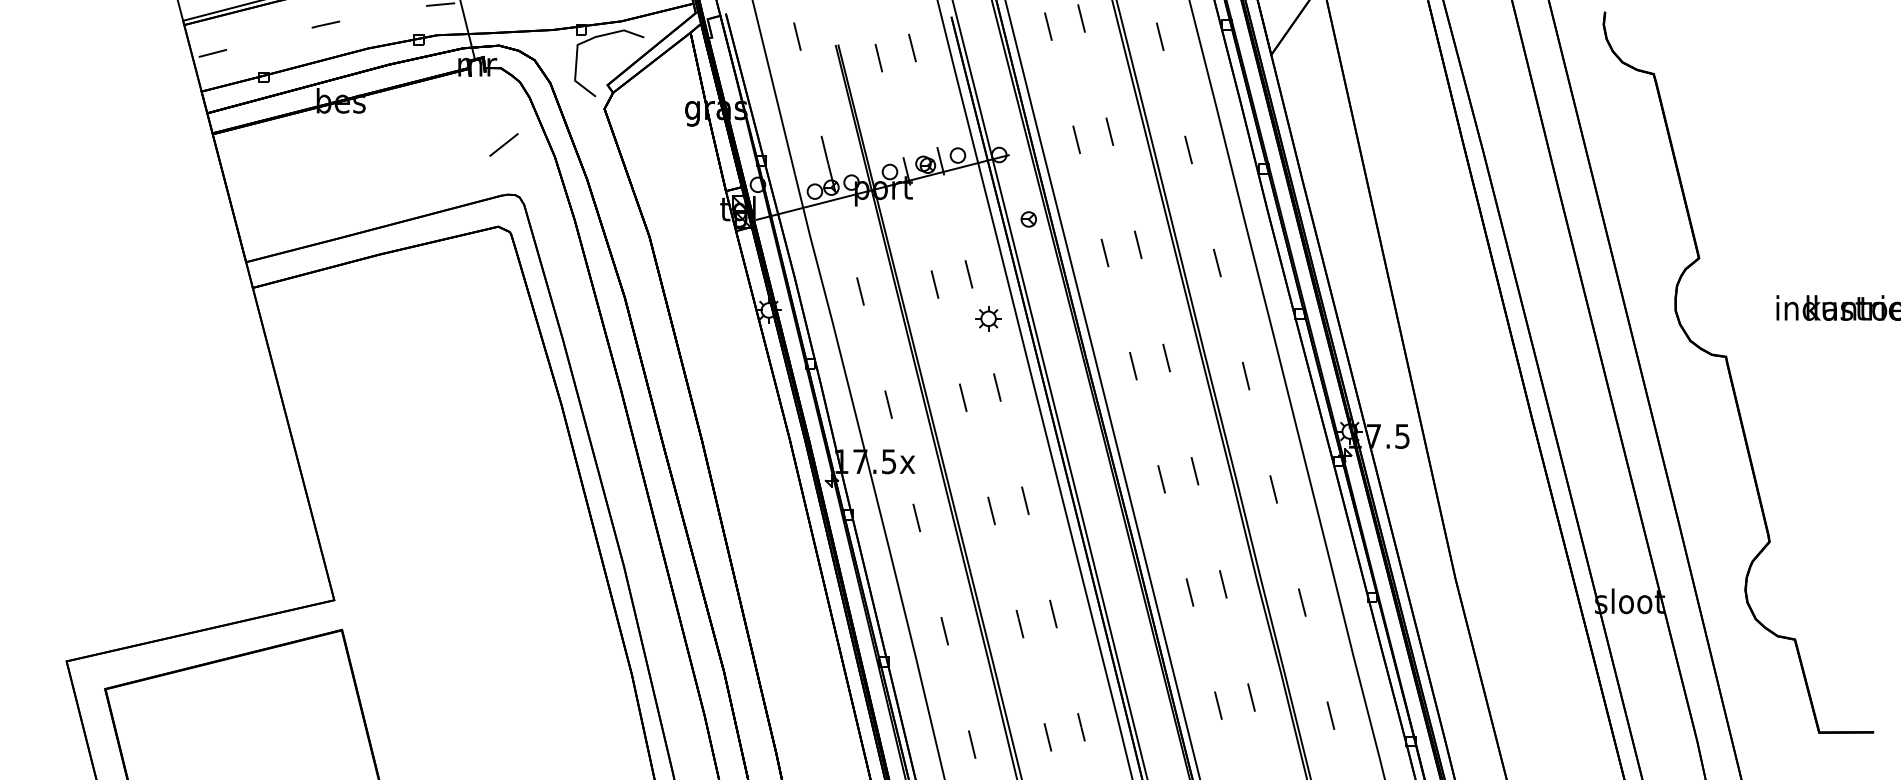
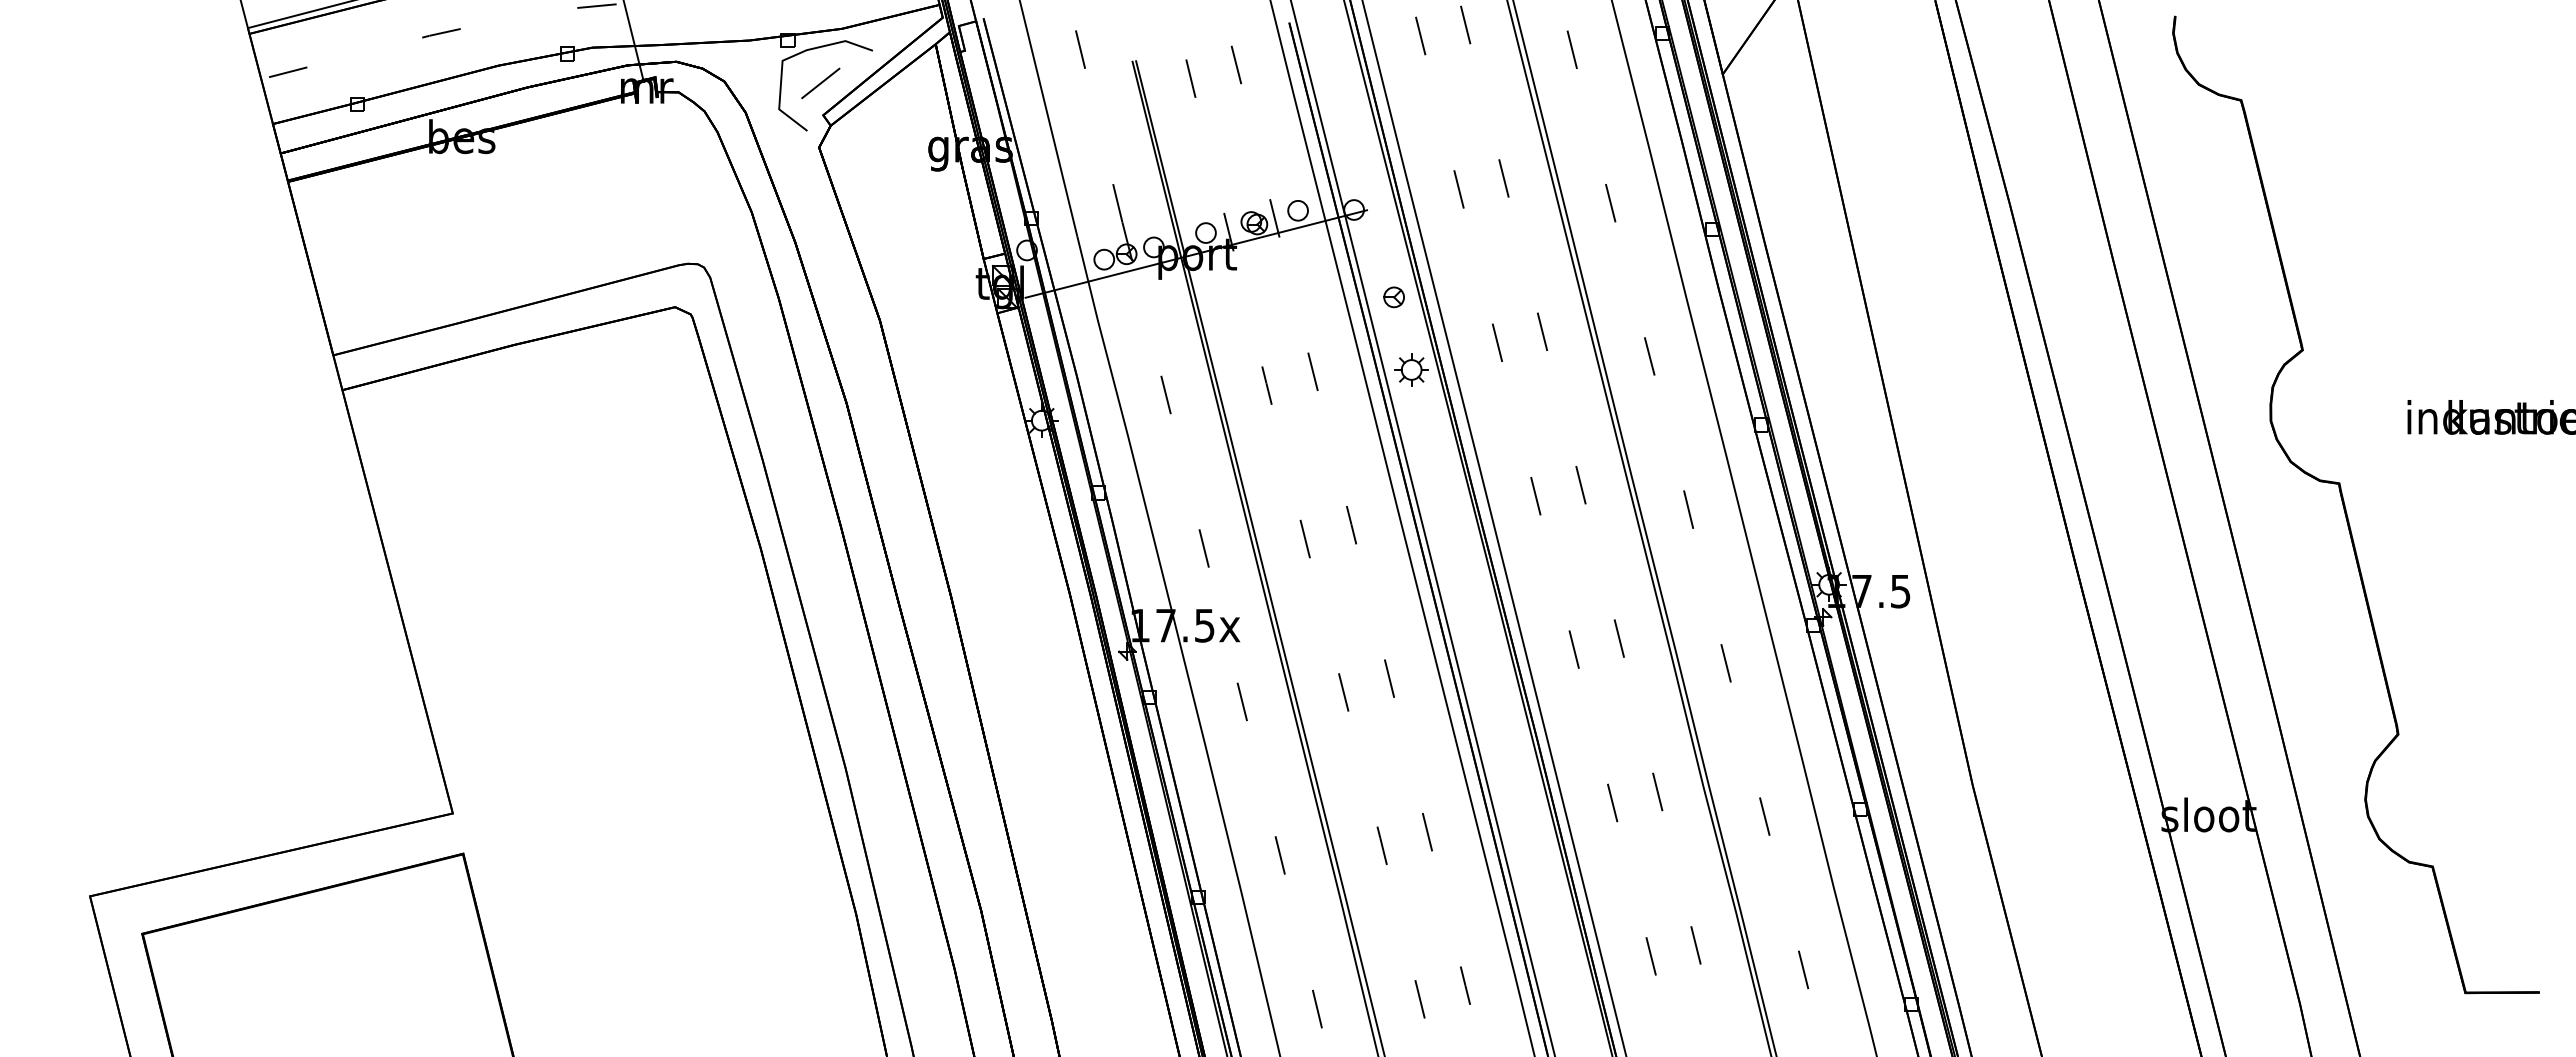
line: (503, 145) -> (820, 83), moved
part: (988, 318) -> (1411, 369), moved

